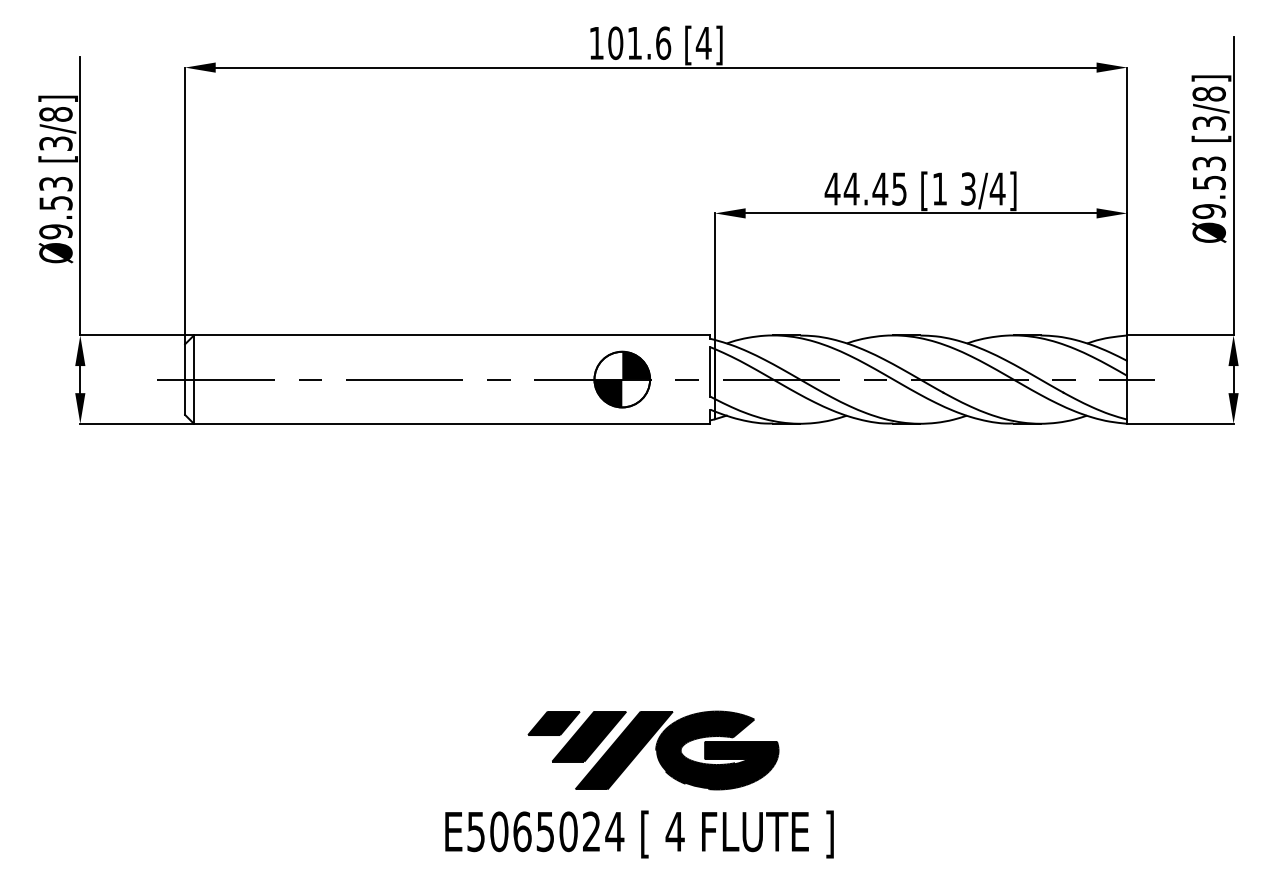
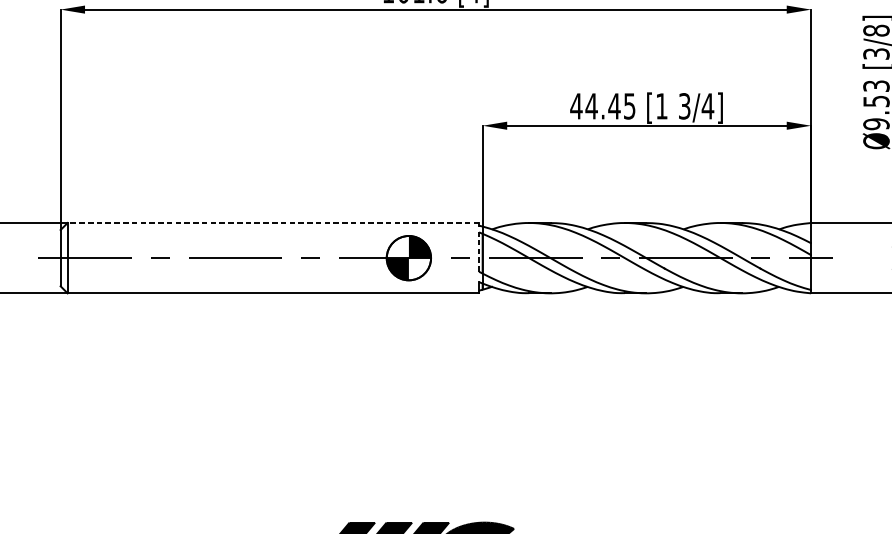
line: (451, 335) -> (272, 223), solid -> dashed
line: (710, 371) -> (479, 251), solid -> dashed

